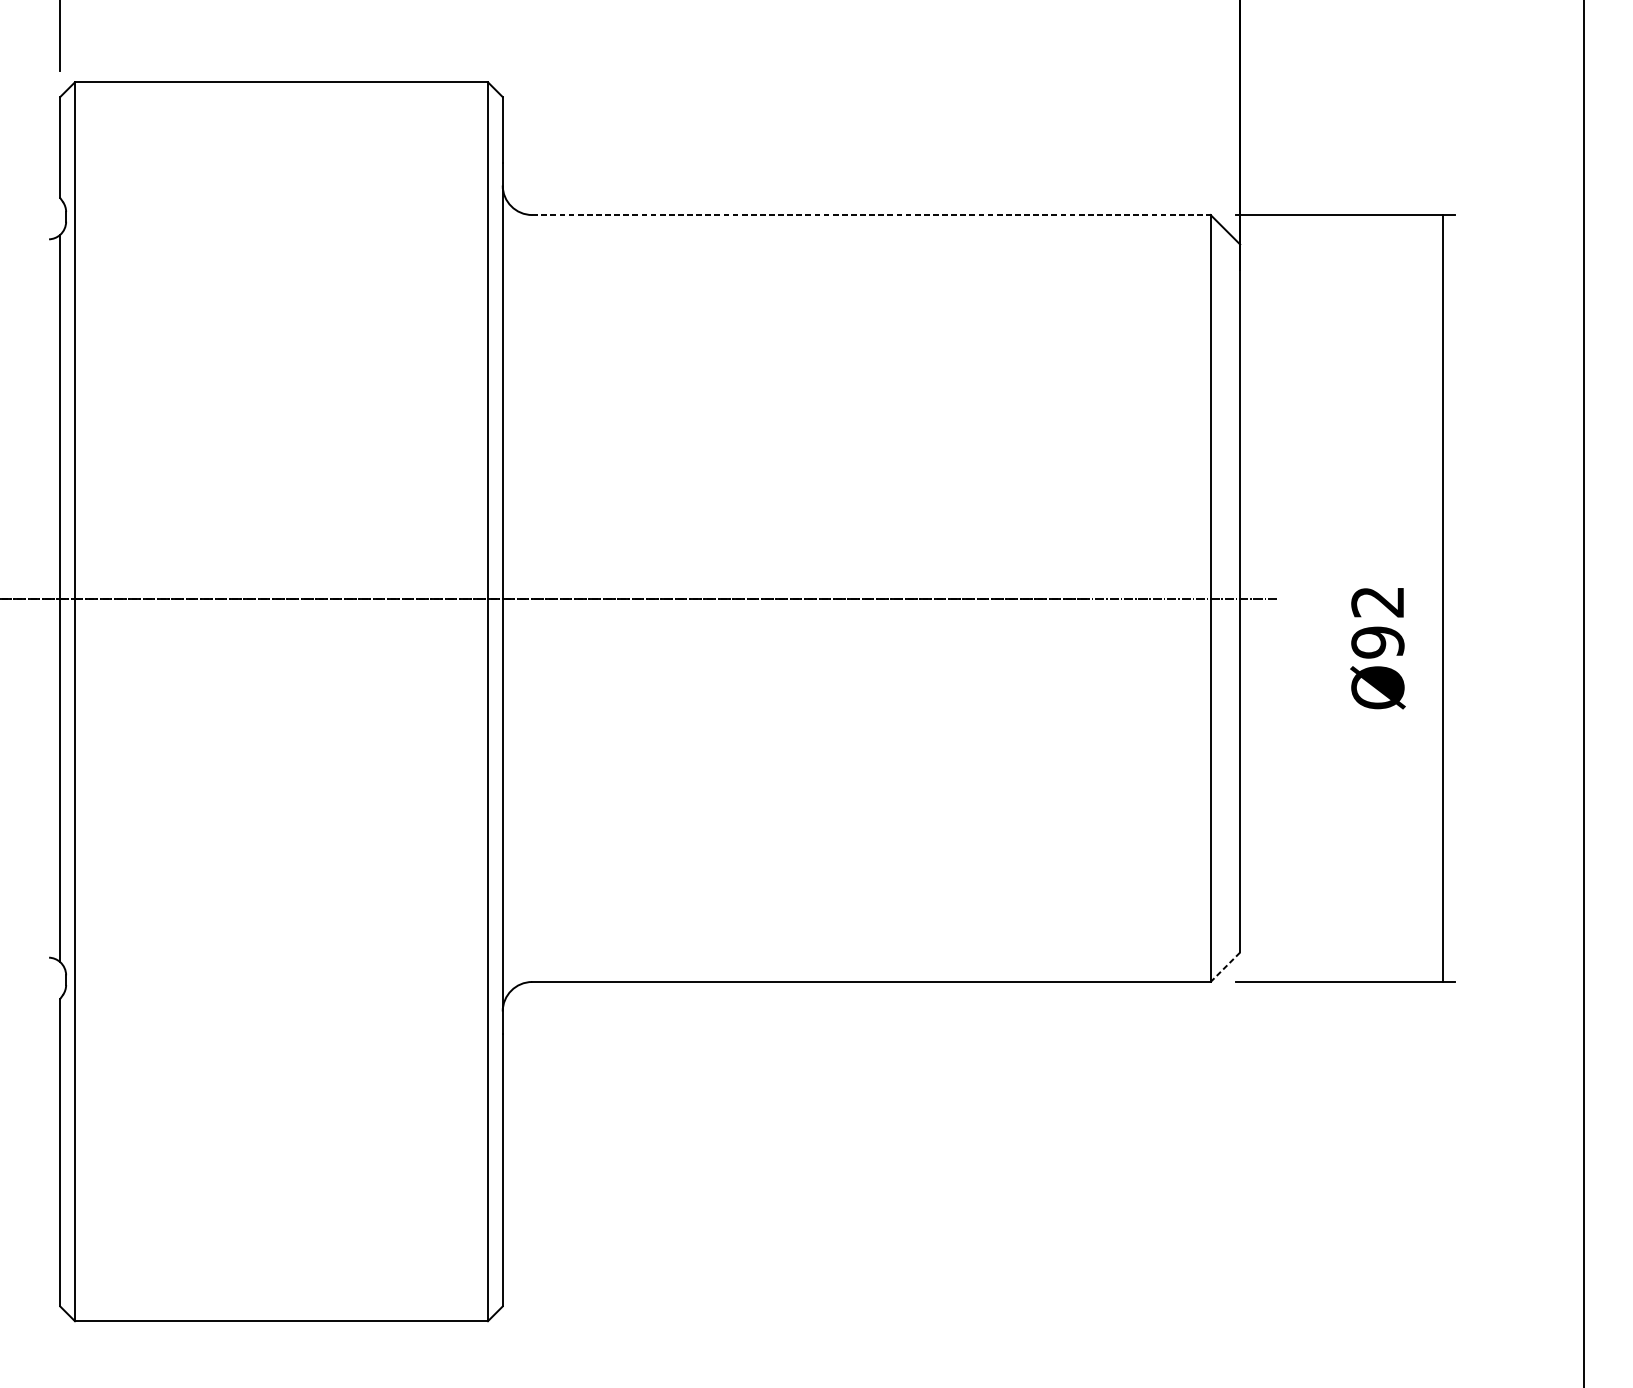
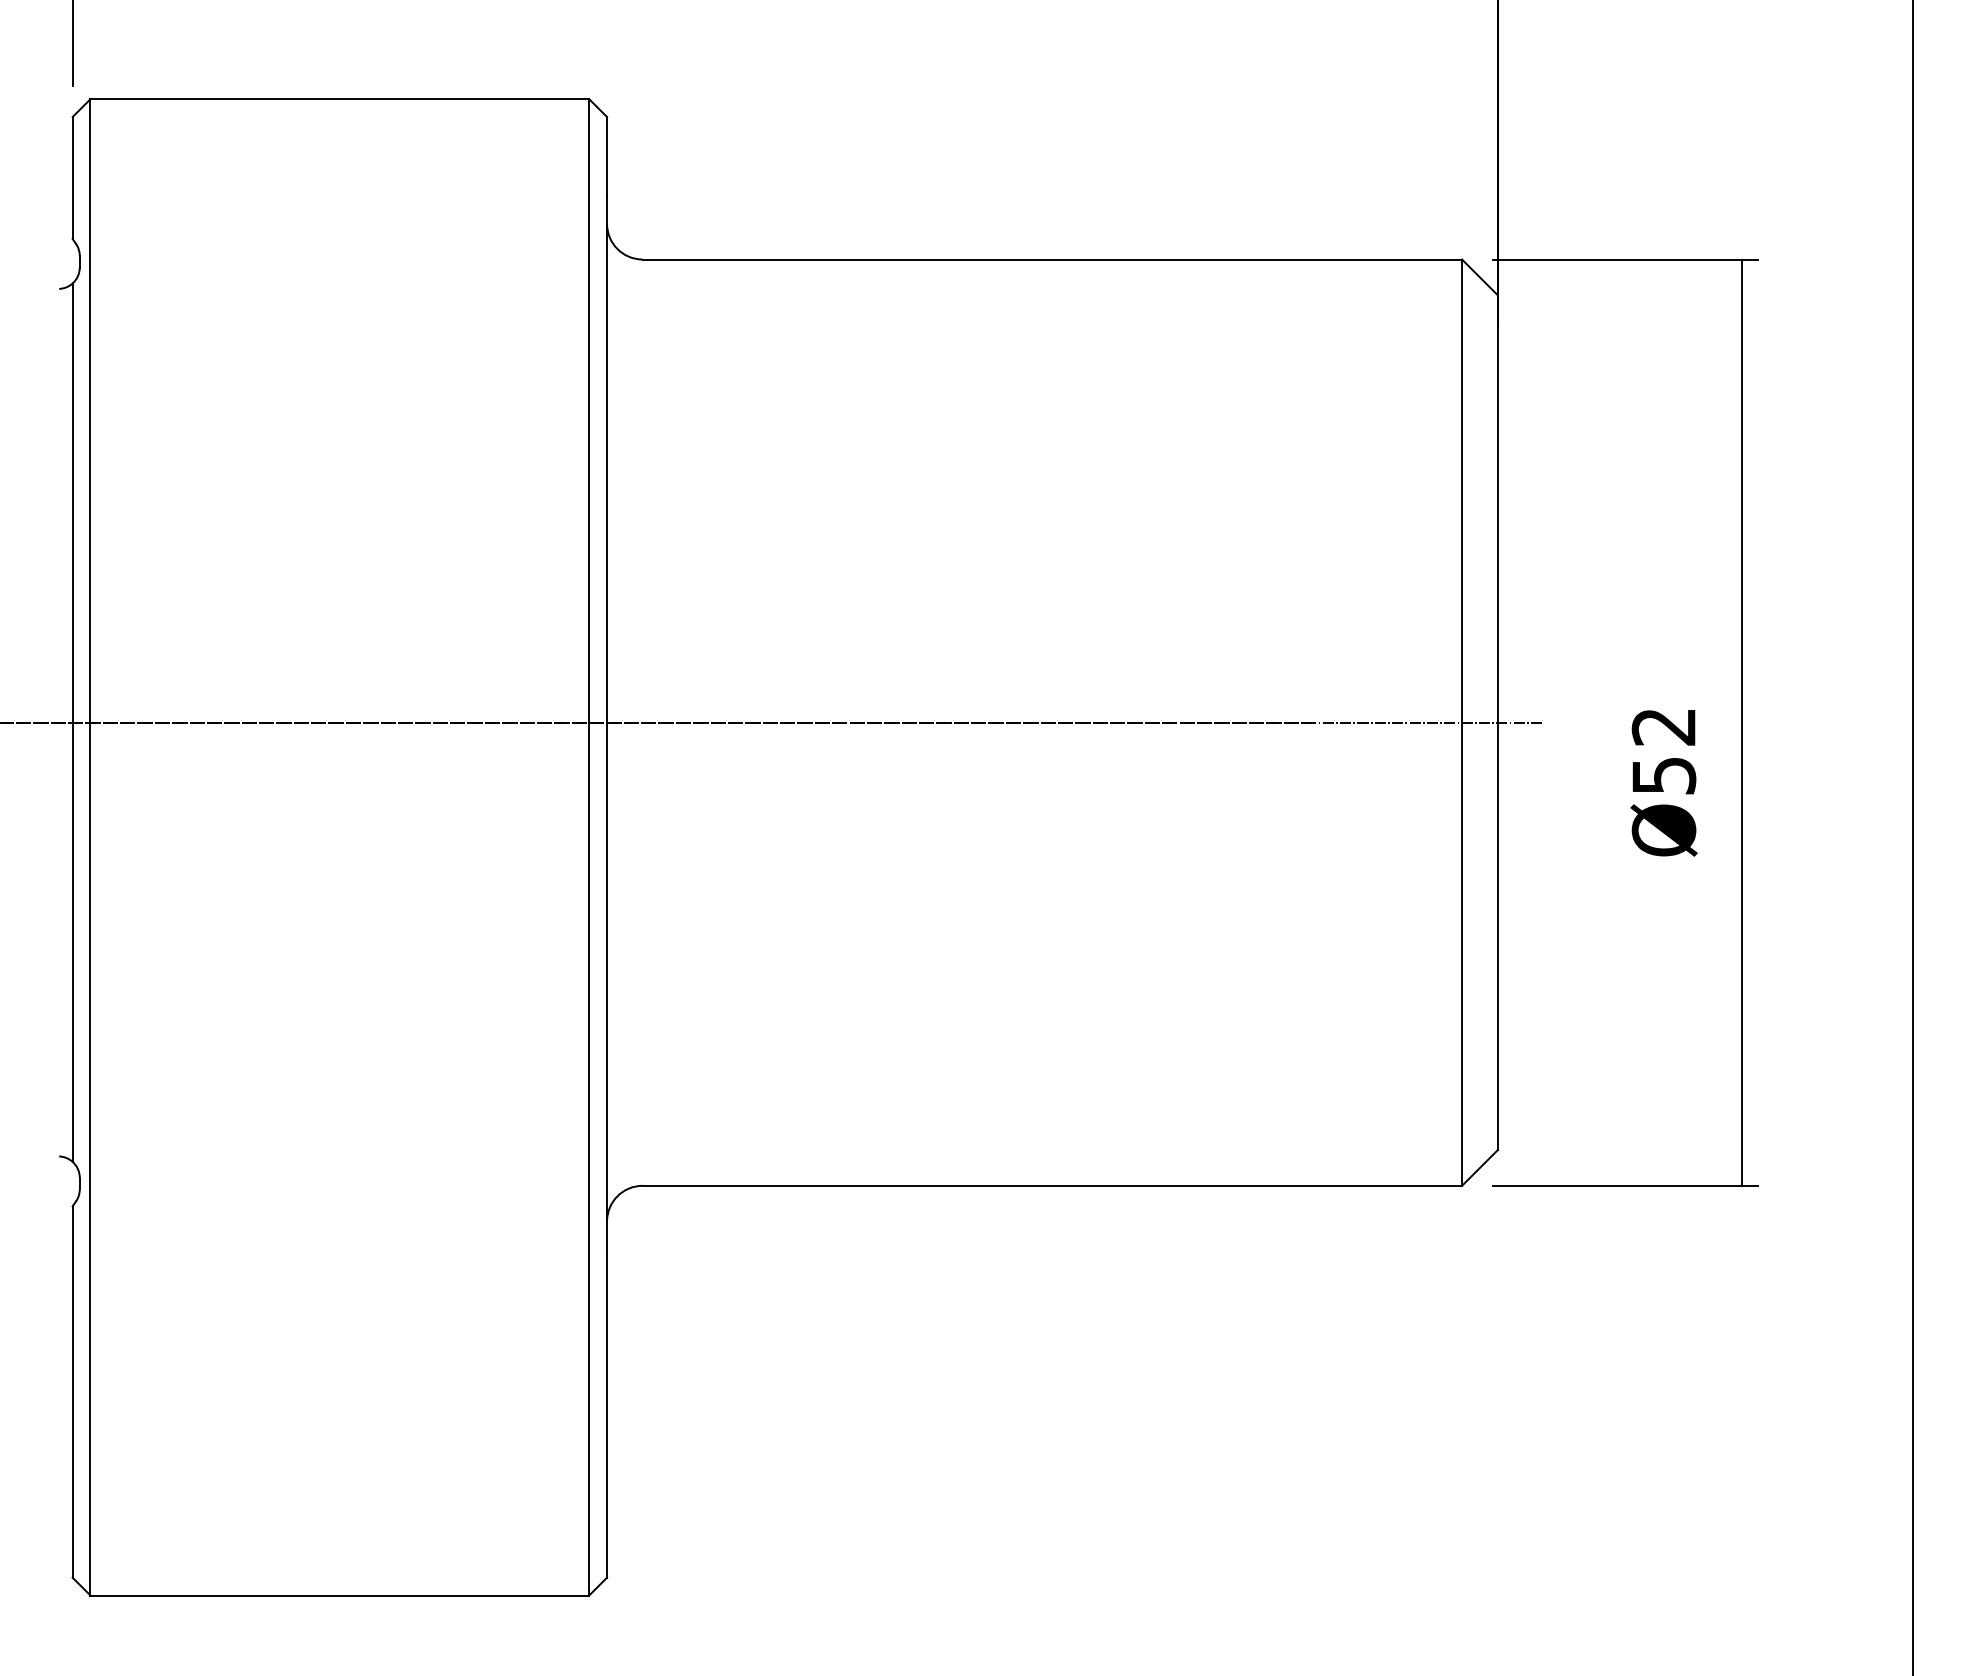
line: (871, 215) -> (1052, 259), dashed -> solid
text: (1377, 642) -> (1663, 775), Ø92 -> Ø52
line: (1225, 967) -> (1479, 1168), dashed -> solid

